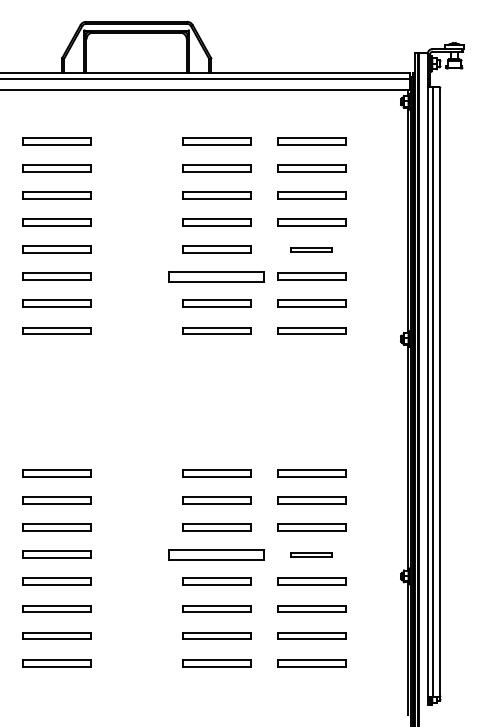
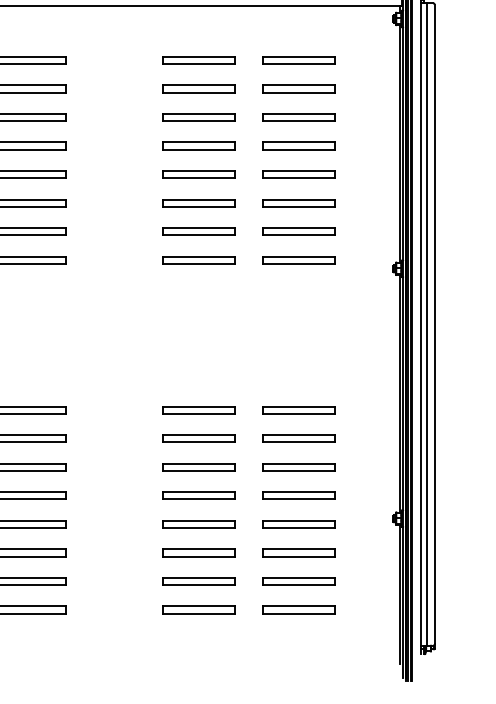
part: (311, 249) -> (298, 174), size x1.67
part: (216, 276) -> (198, 202), size x0.71
part: (216, 554) -> (198, 495), size x0.71
part: (311, 554) -> (298, 495), size x1.67

